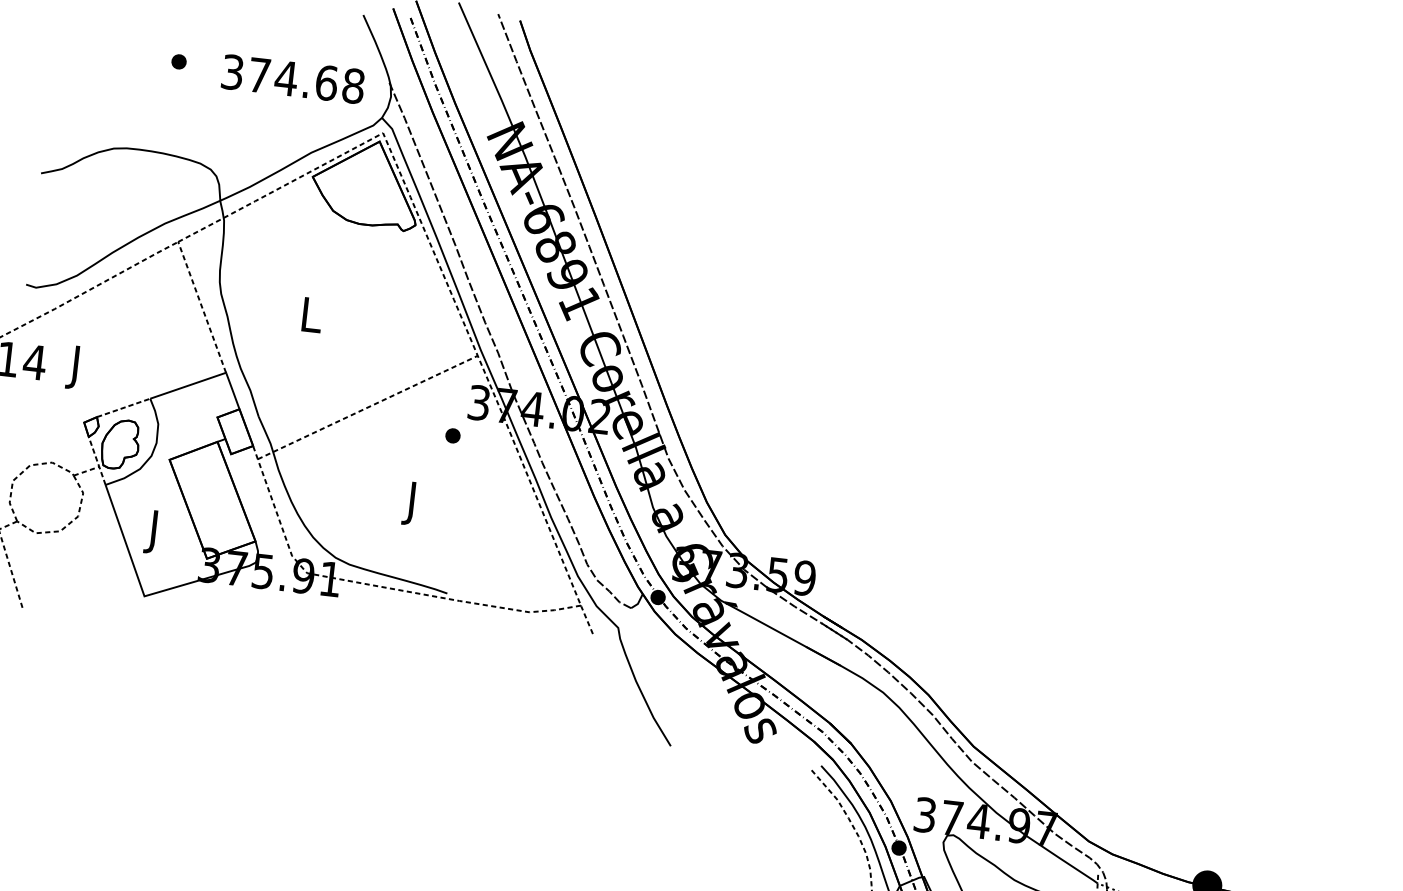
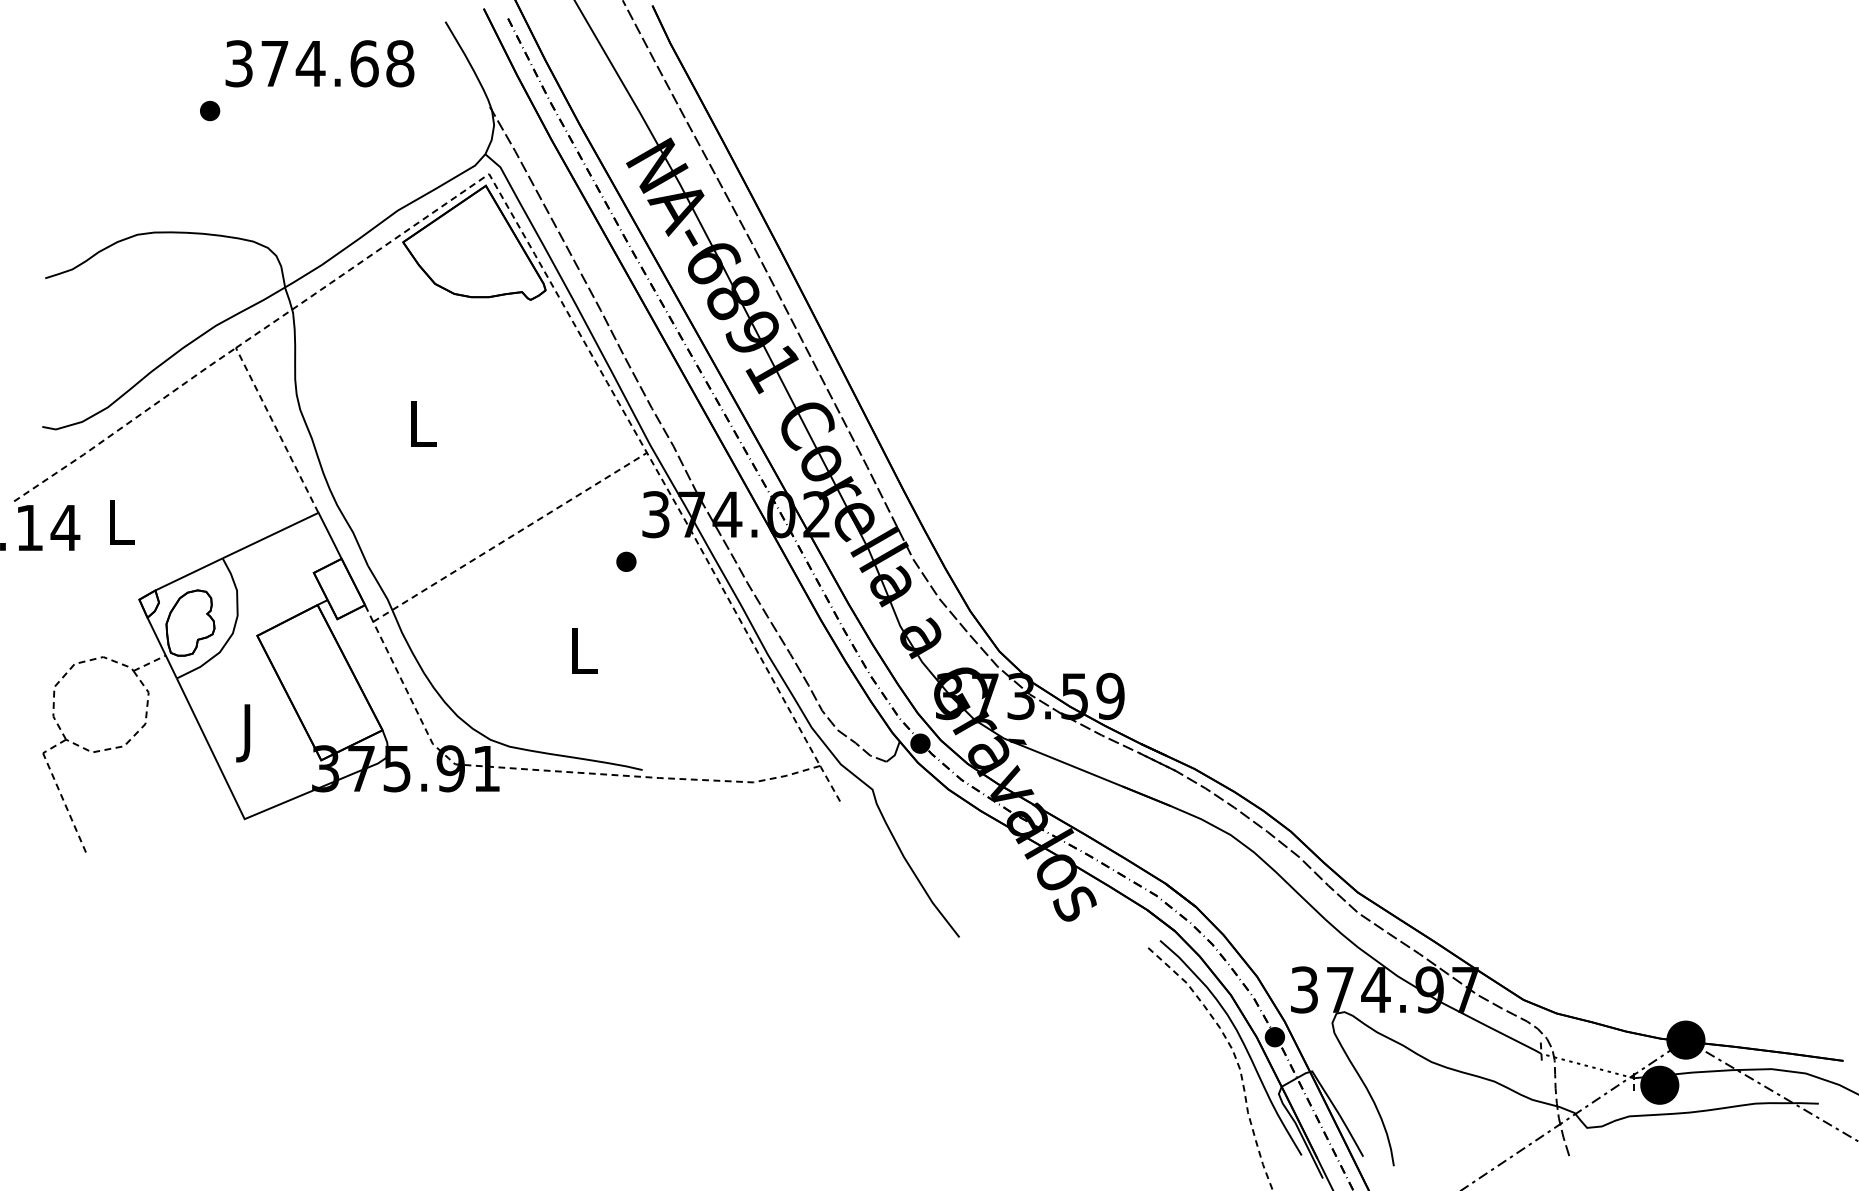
text: (292, 79) -> (319, 63), moved
text: (76, 367) -> (121, 528), J -> L
line: (123, 408) -> (189, 574), dashed -> solid
line: (97, 461) -> (162, 648), dashed -> solid
text: (413, 504) -> (584, 657), J -> L

